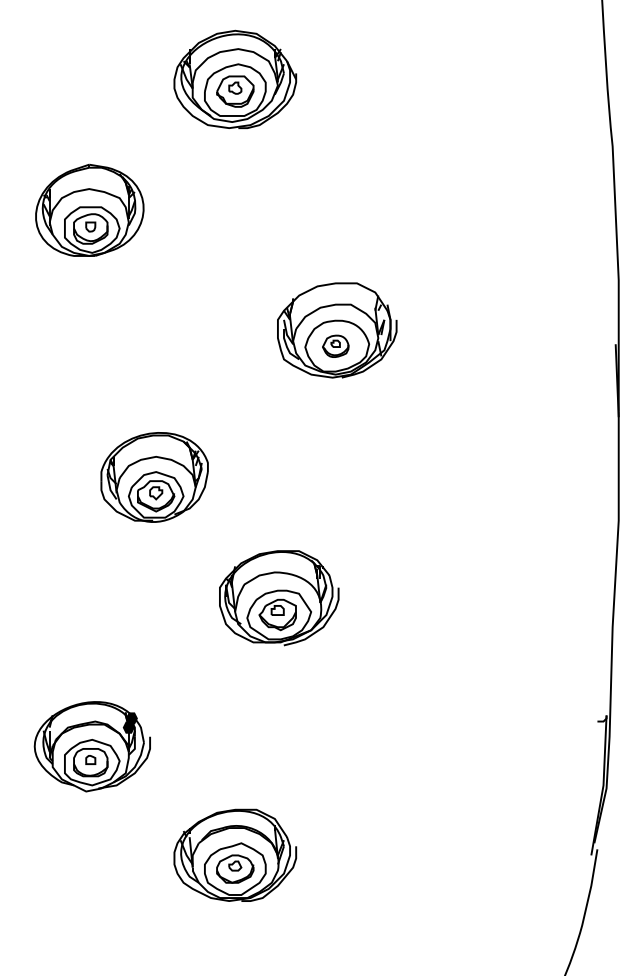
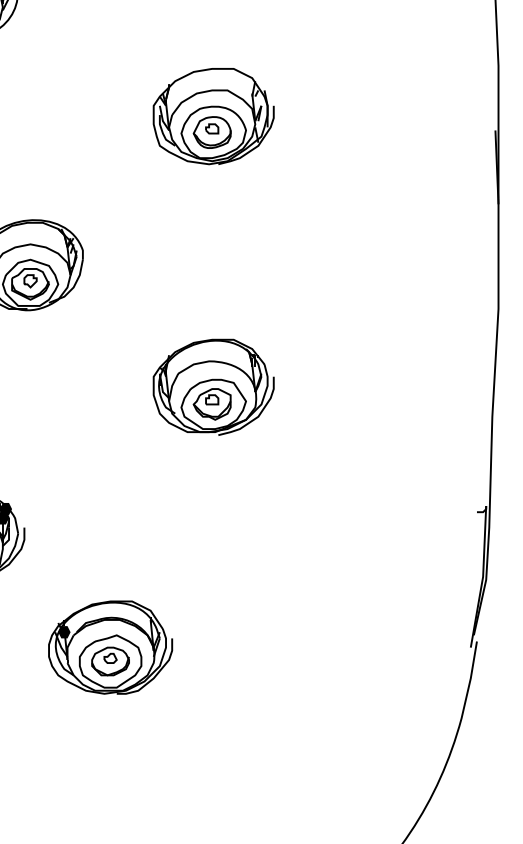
part: (335, 346) -> (211, 132), size x1.43
part: (279, 598) -> (213, 387), moved
fill: (189, 840) -> (64, 632), added

